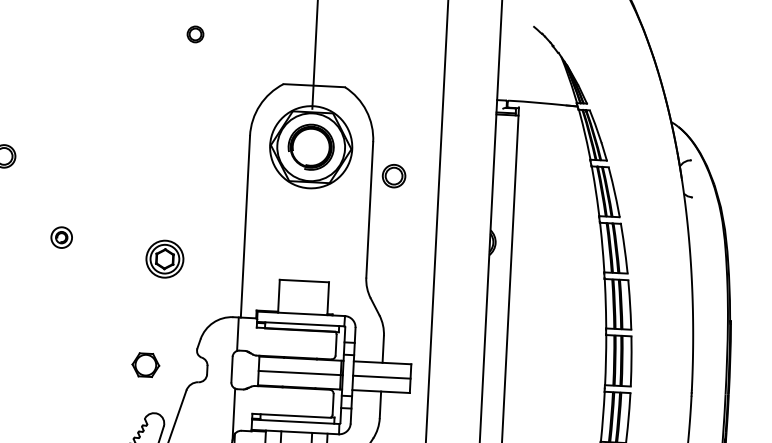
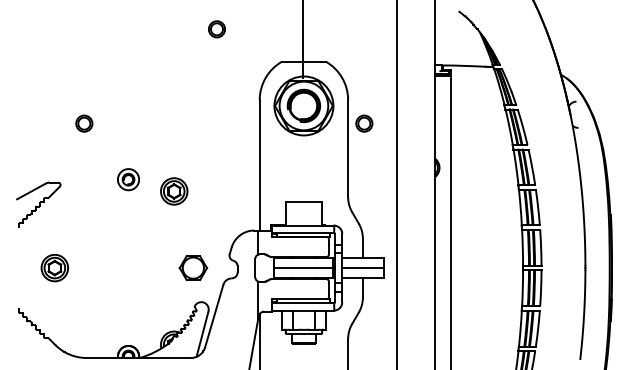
part: (194, 34) -> (216, 29), size x1.43
part: (61, 237) -> (128, 179), size x1.43
part: (165, 259) -> (174, 191), moved
part: (146, 364) -> (193, 267), size x1.43

